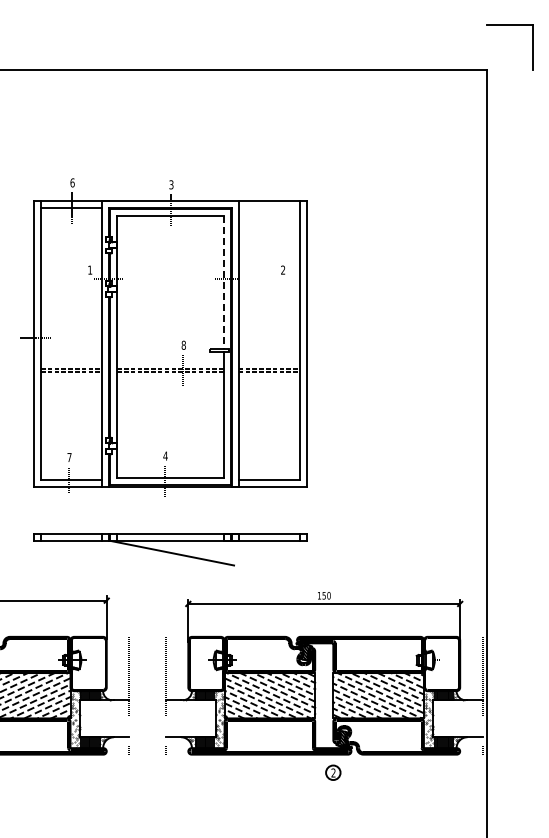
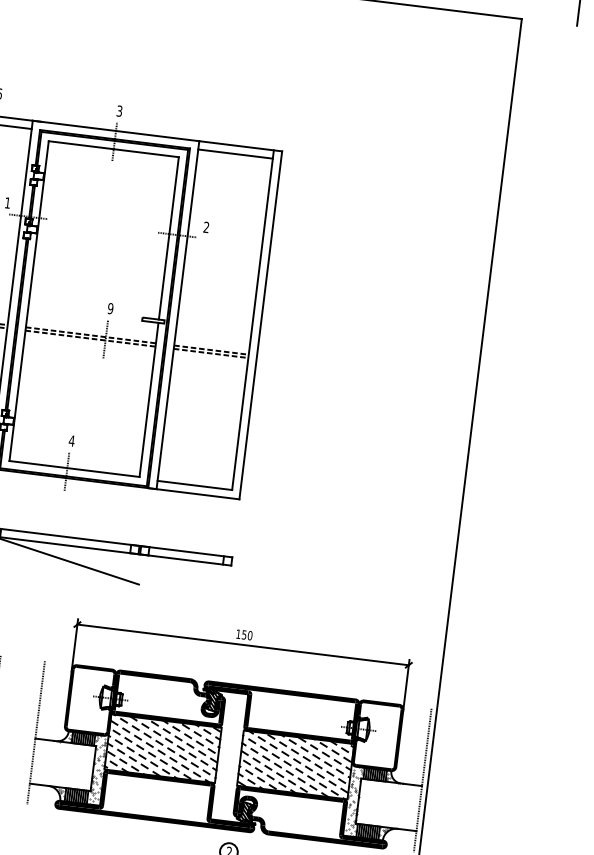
line: (269, 207) -> (235, 153), added
text: (283, 269) -> (206, 226), moved
line: (223, 282) -> (168, 238), dashed -> solid
text: (183, 345) -> (110, 308), 8 -> 9

